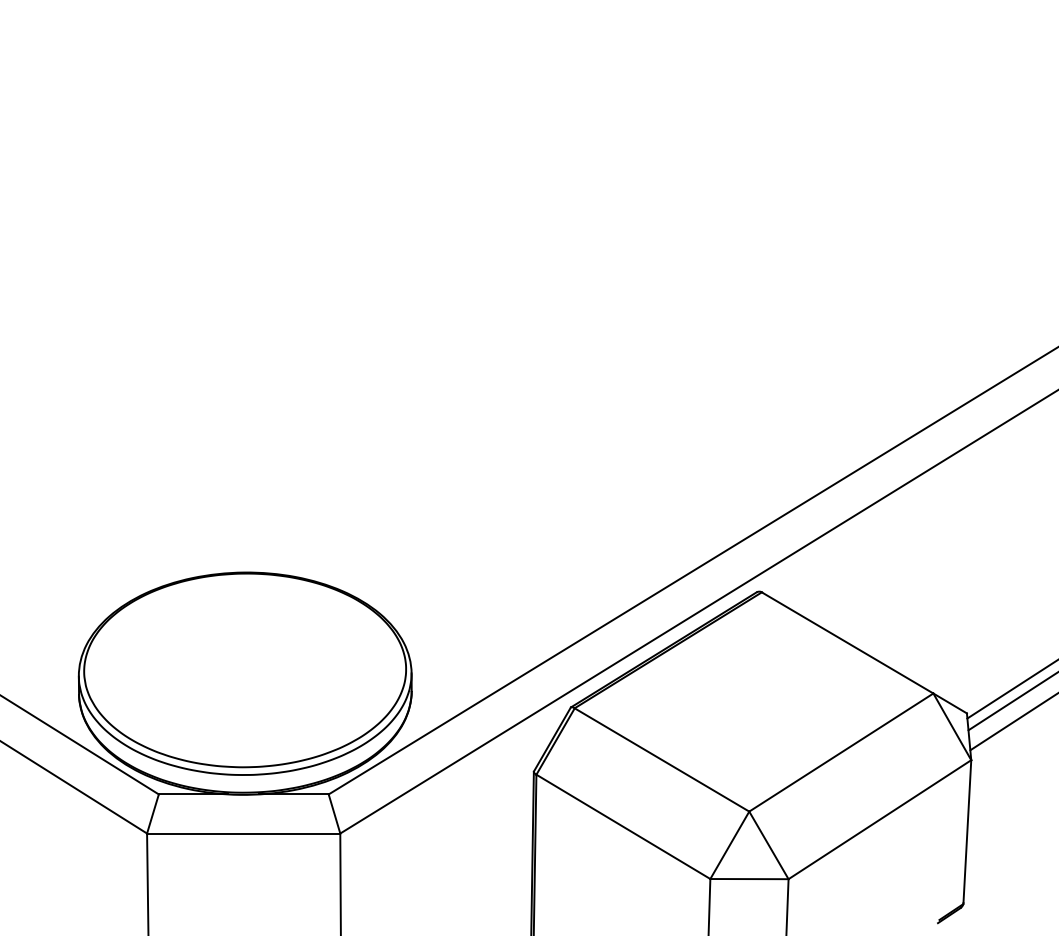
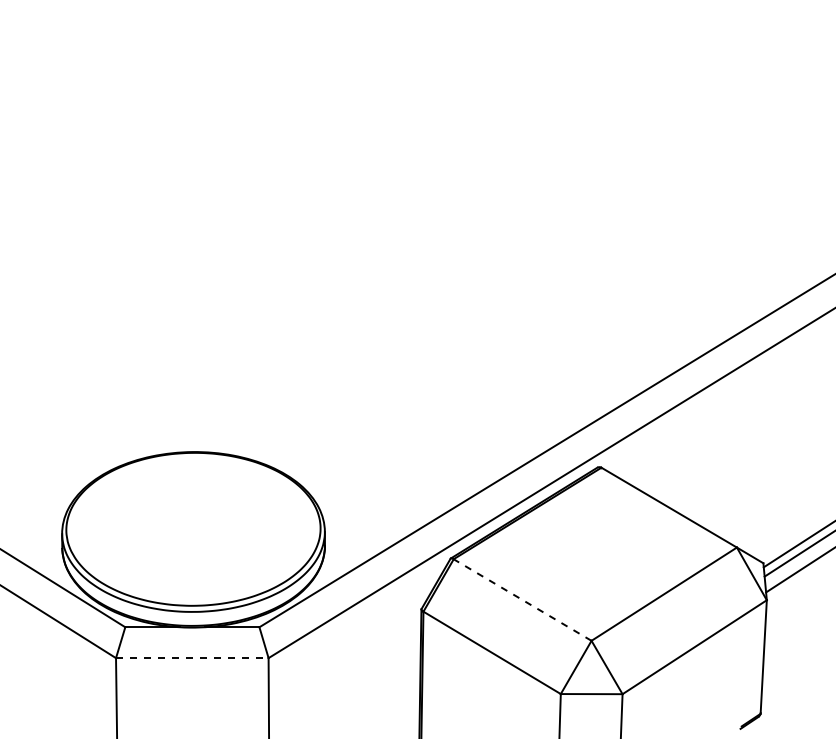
line: (661, 759) -> (522, 599), solid -> dashed
line: (243, 833) -> (192, 658), solid -> dashed

